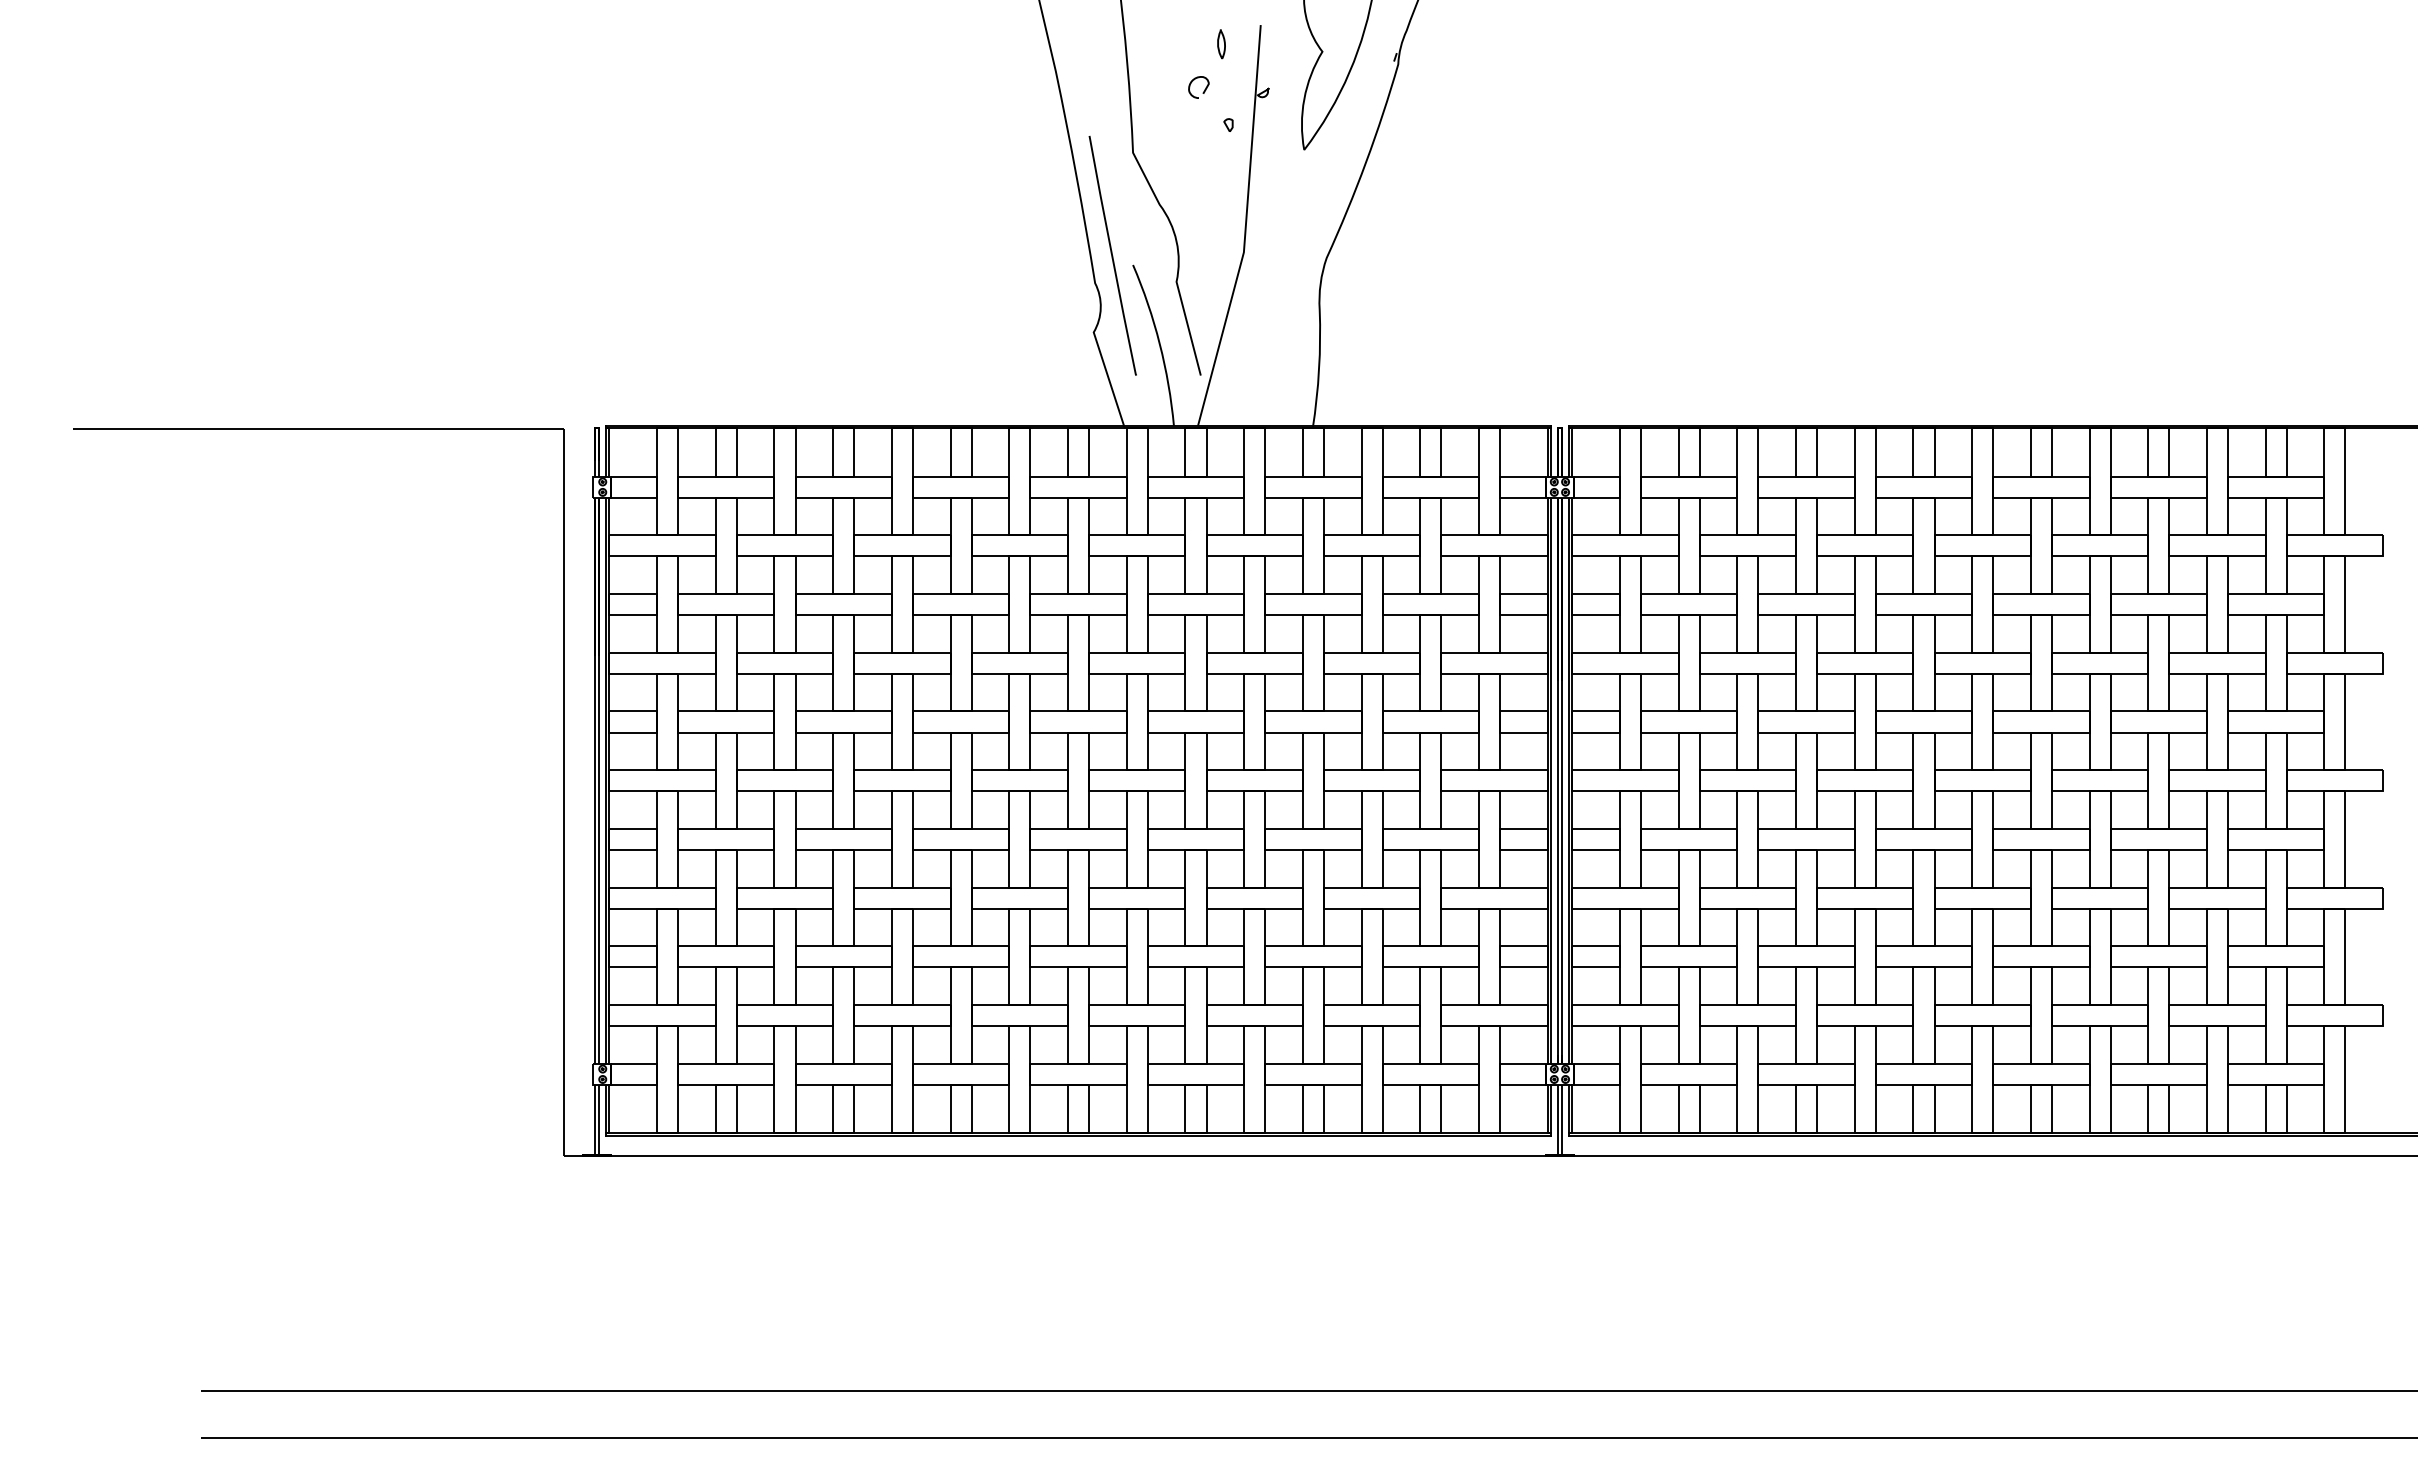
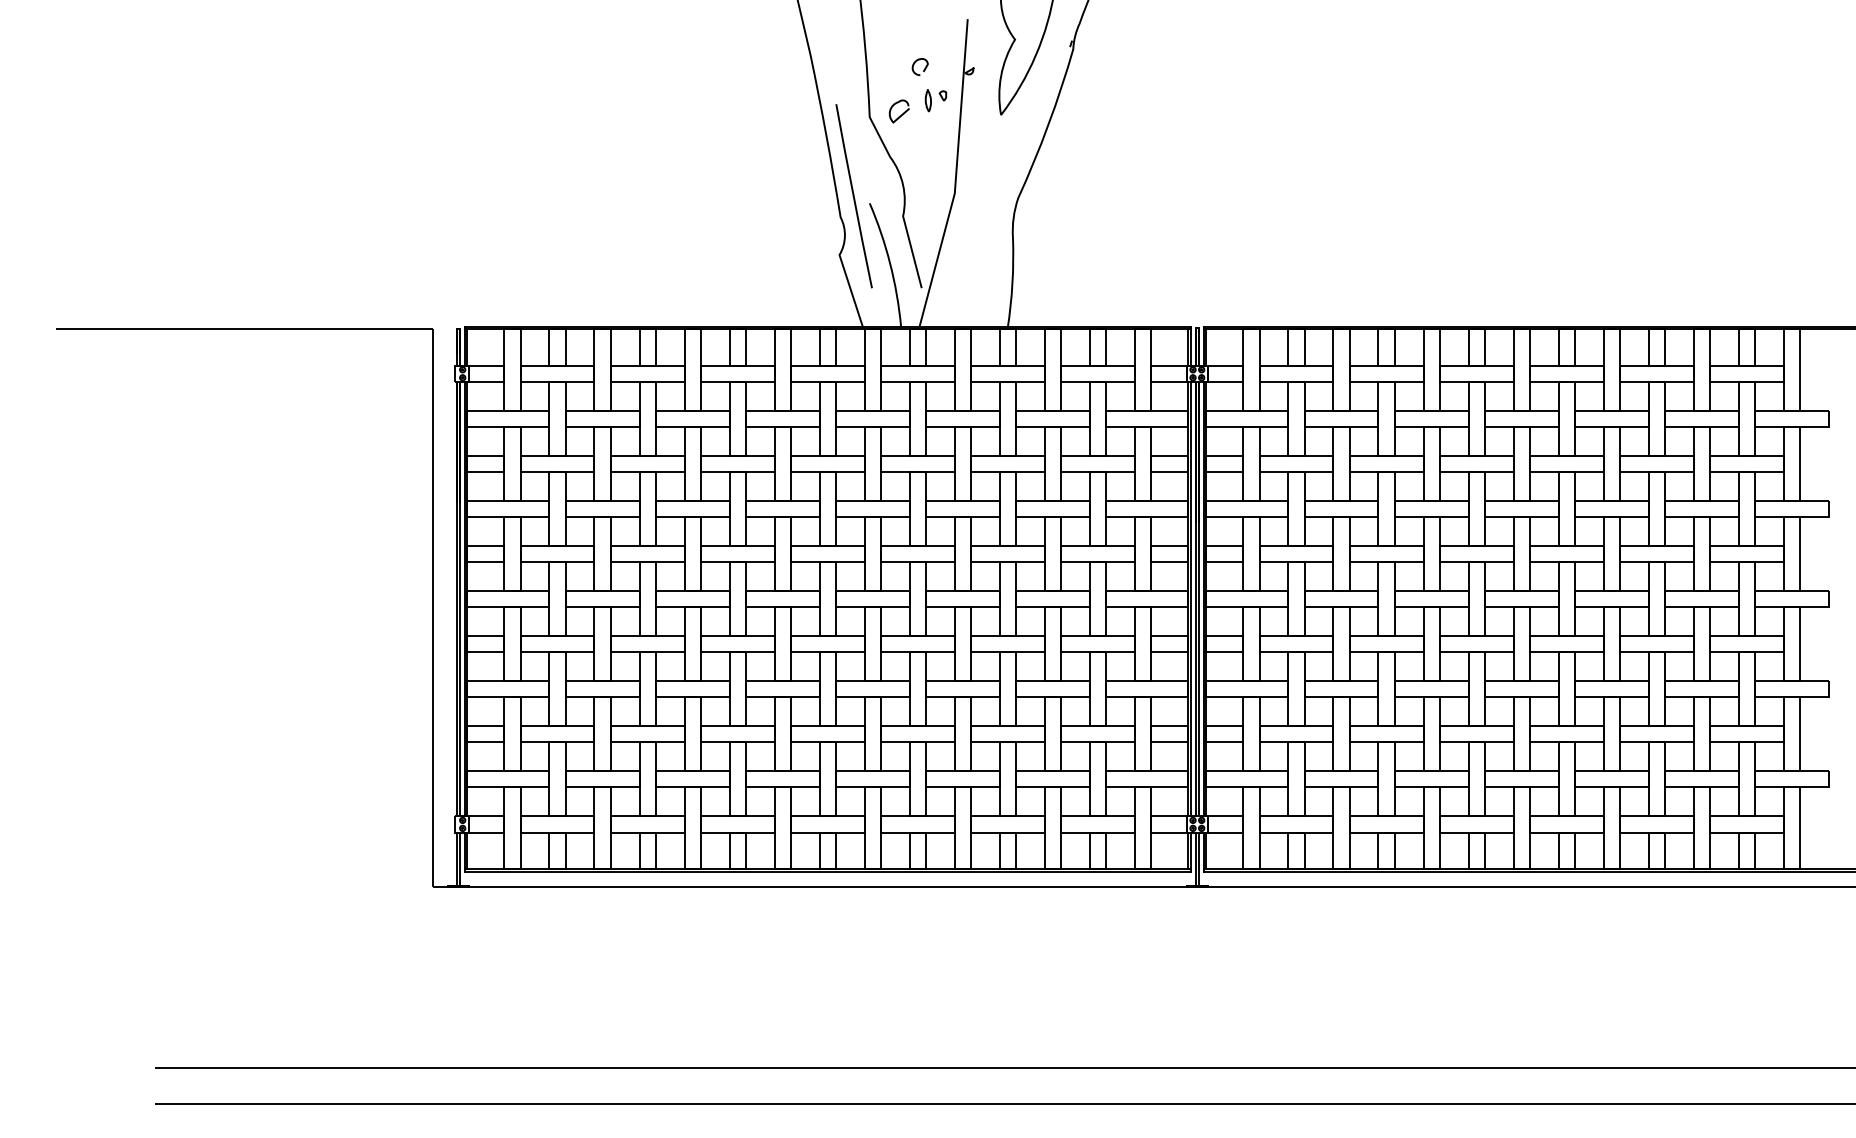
curve: (1219, 46) -> (926, 102), moved
curve: (1175, 148) -> (902, 113), added

